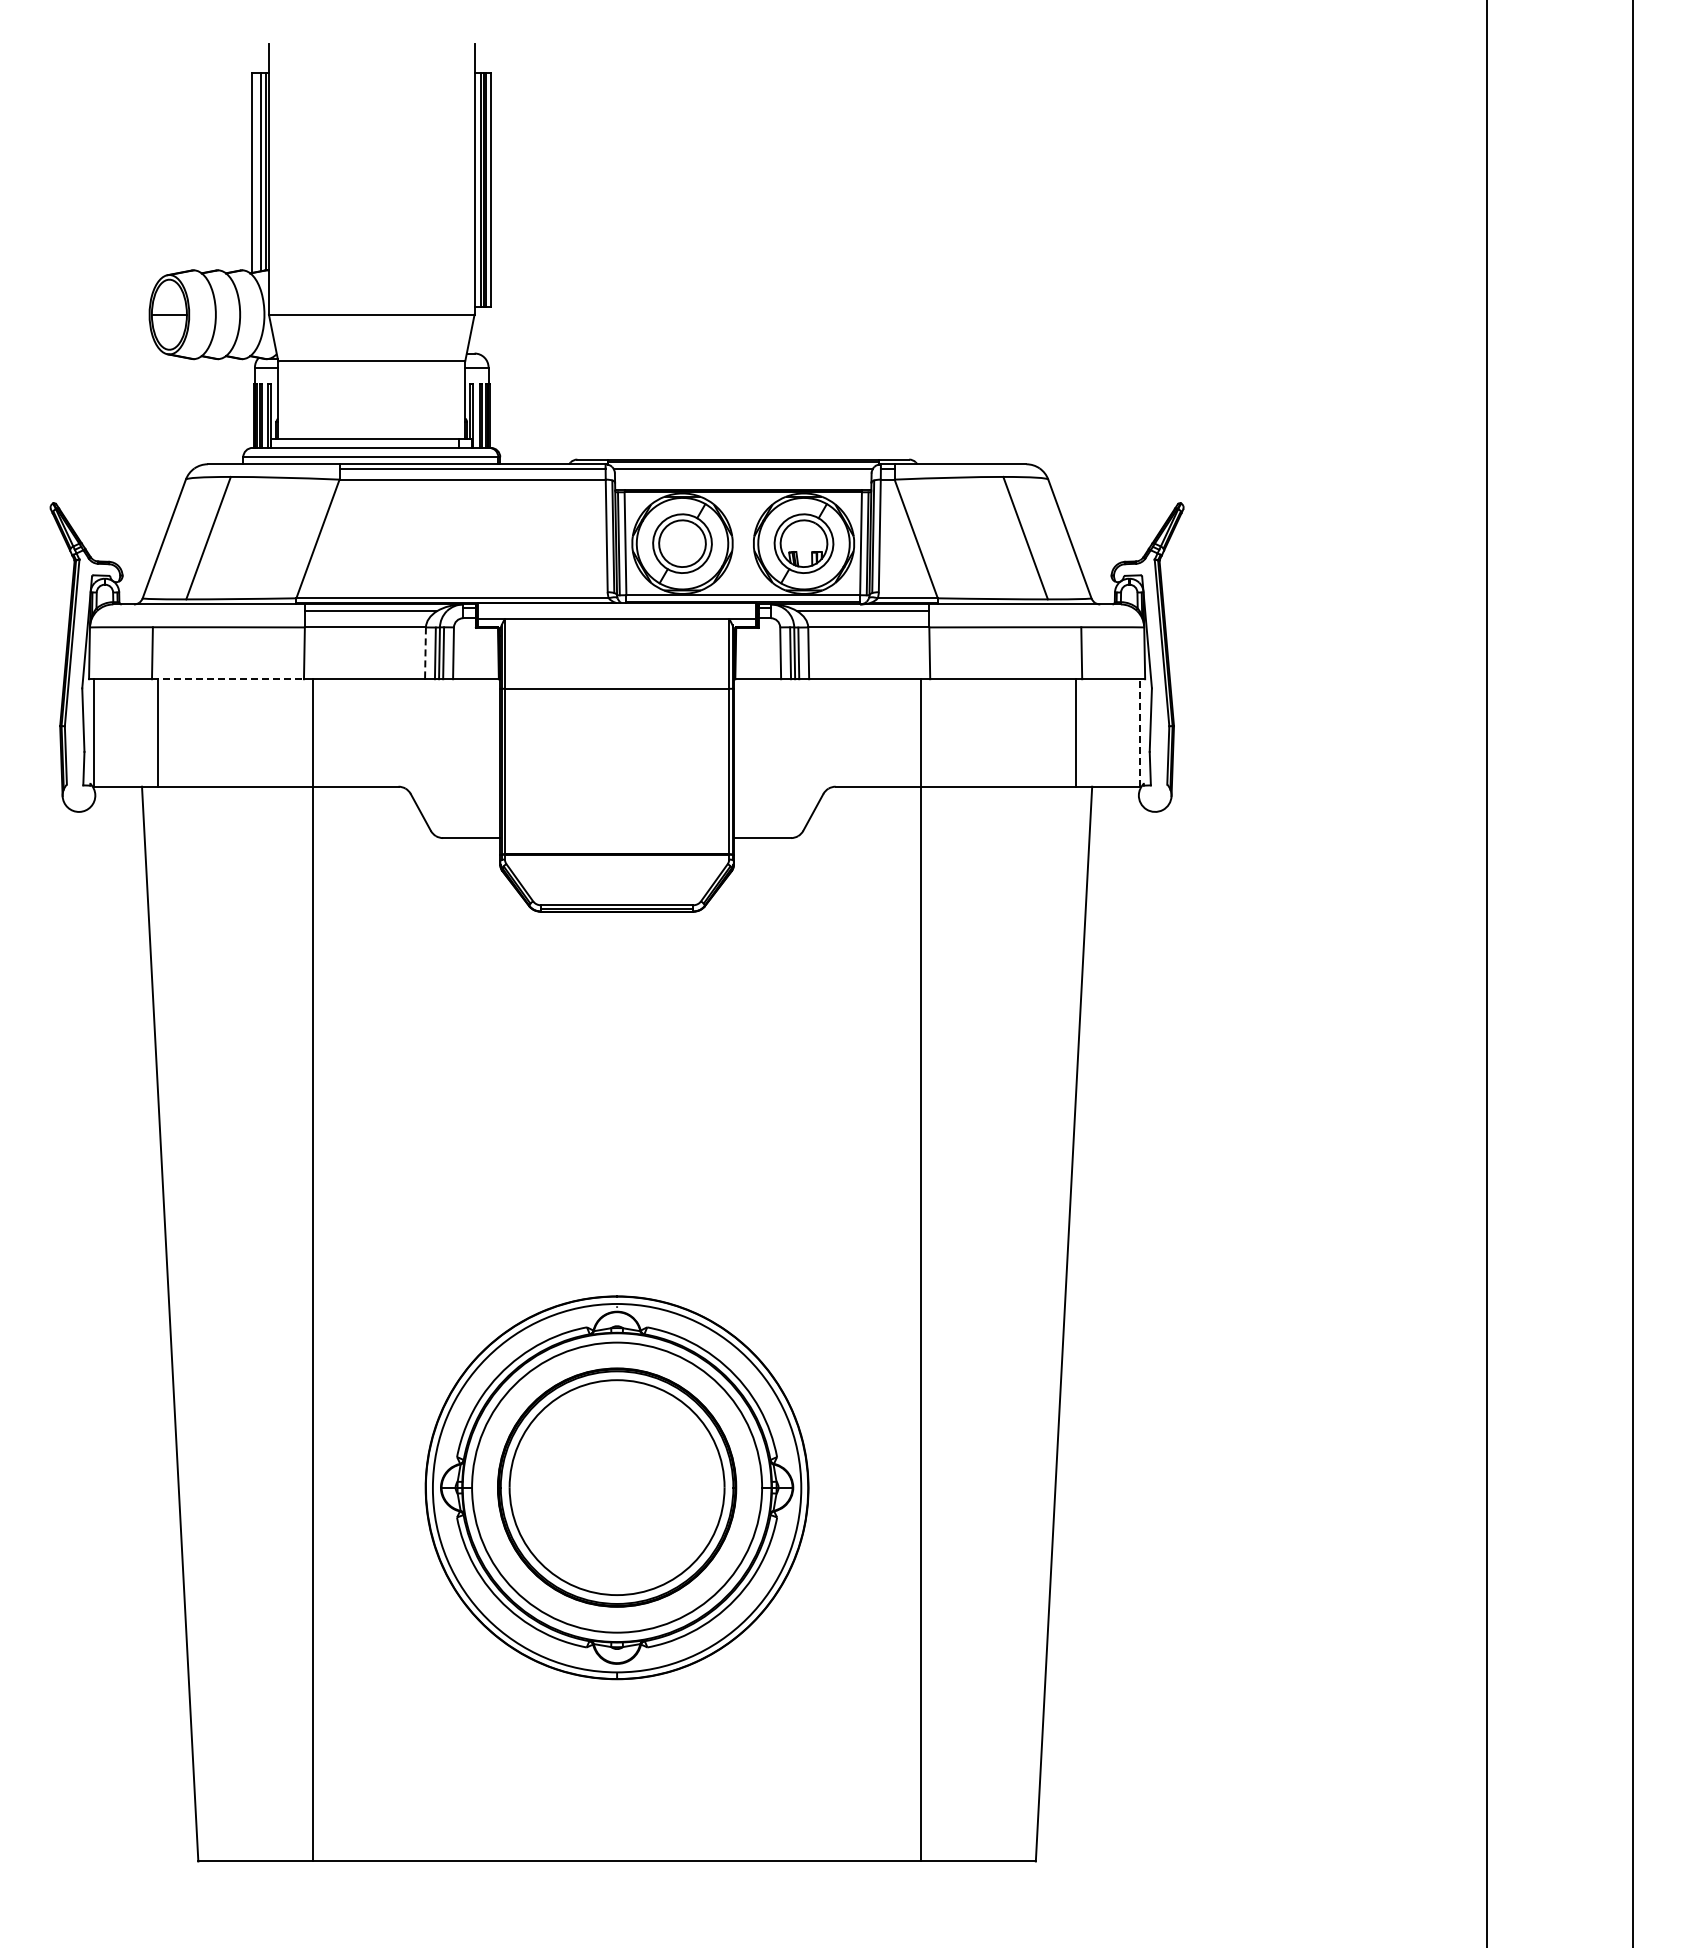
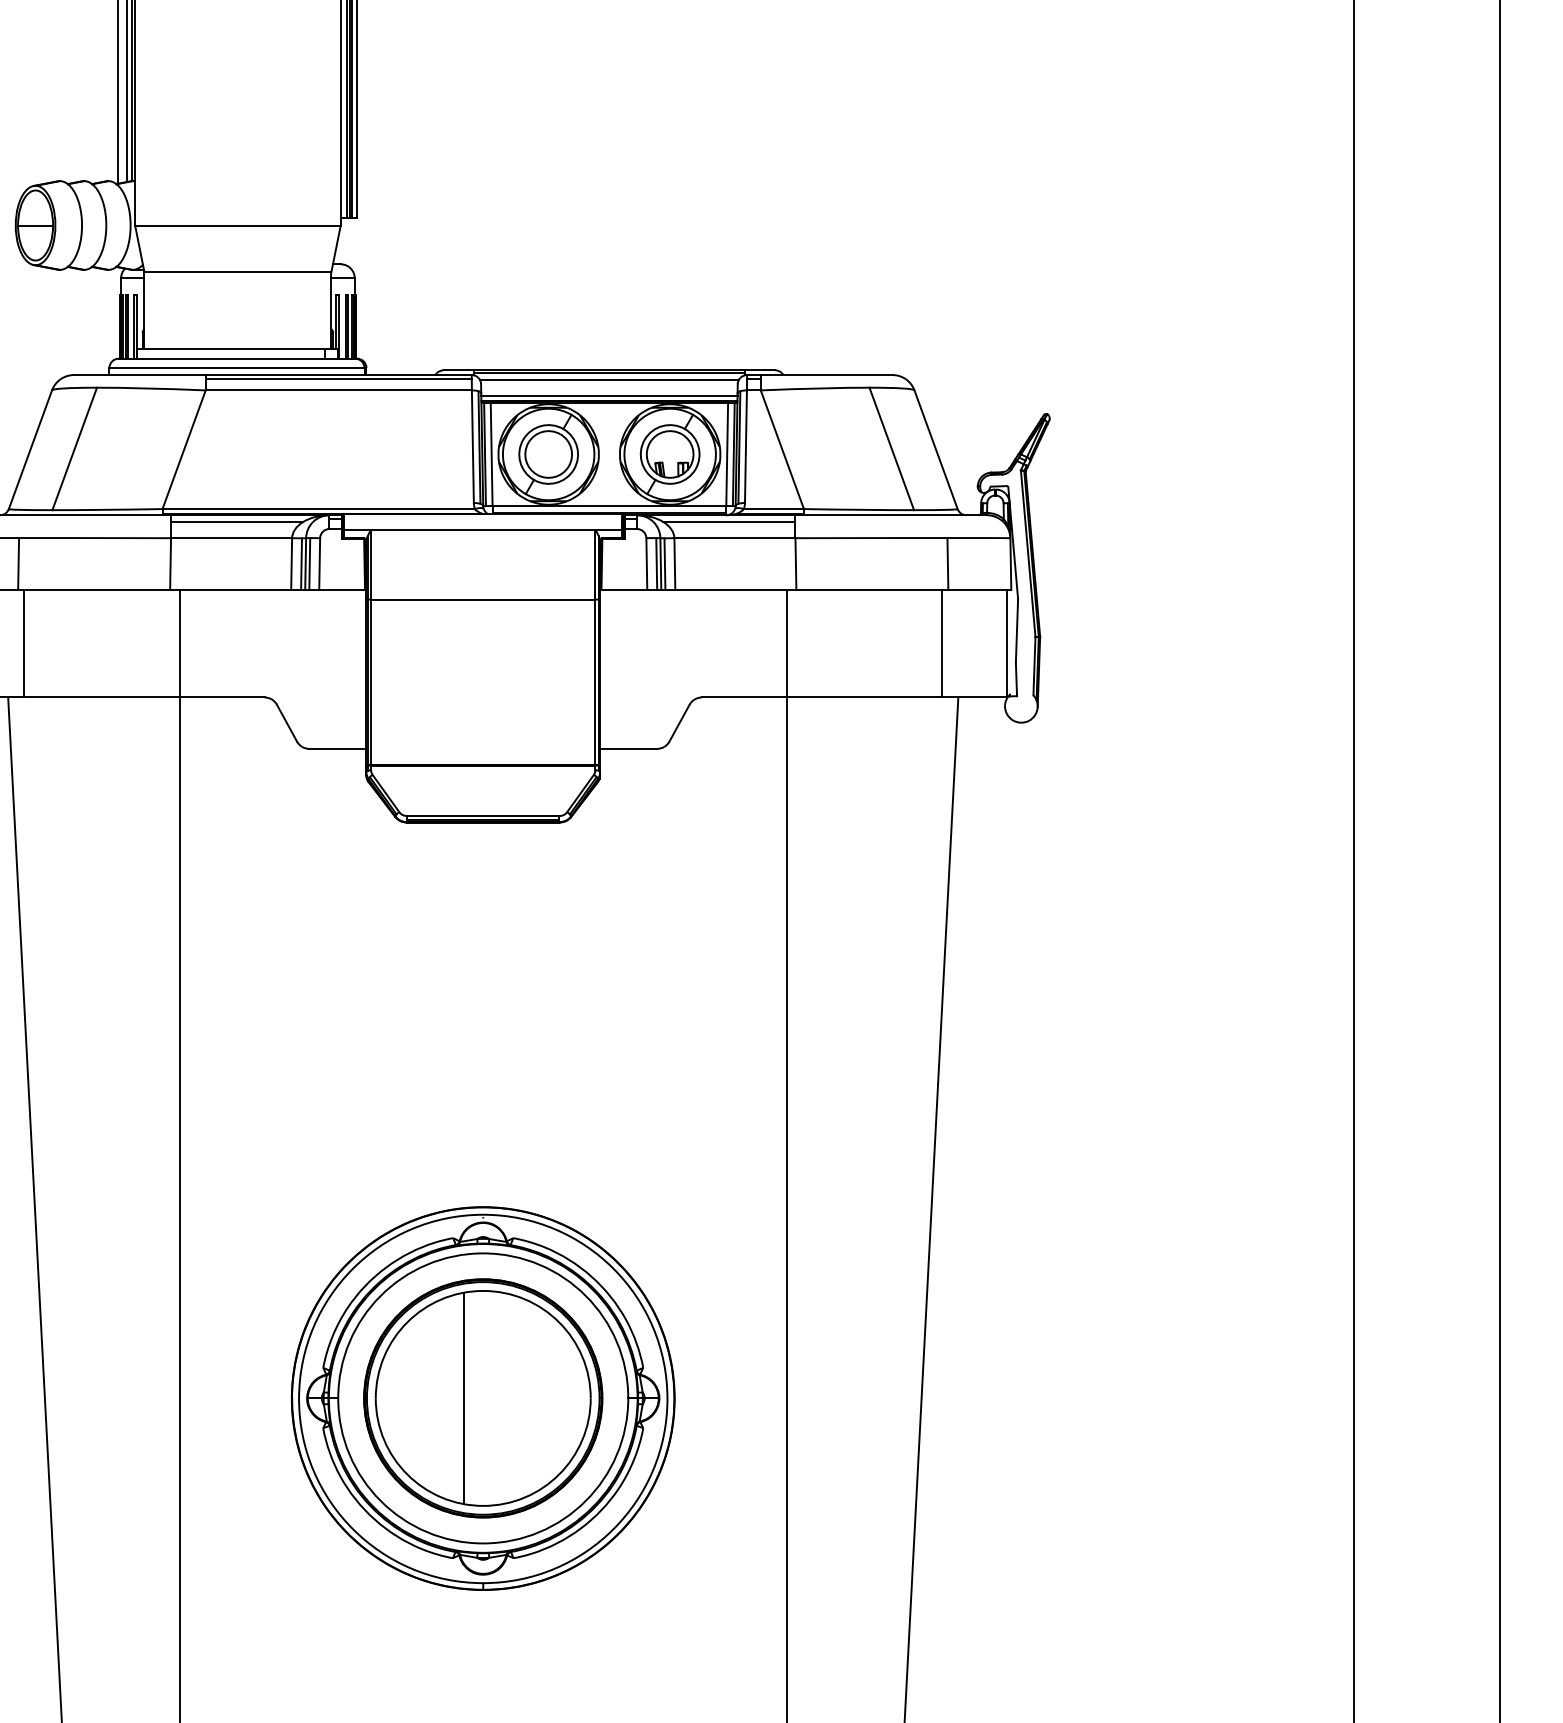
line: (743, 485) -> (609, 396), added
line: (425, 653) -> (291, 564), dashed -> solid
line: (227, 679) -> (93, 590), dashed -> solid
line: (1140, 732) -> (1006, 643), dashed -> solid
line: (597, 1487) -> (463, 1398), added

